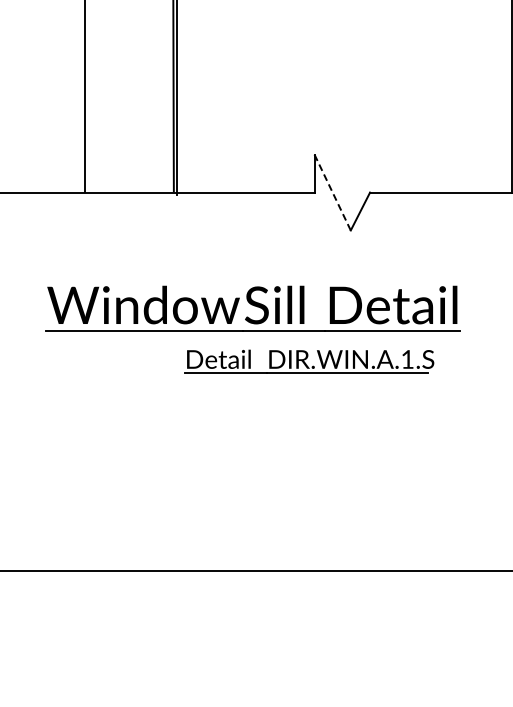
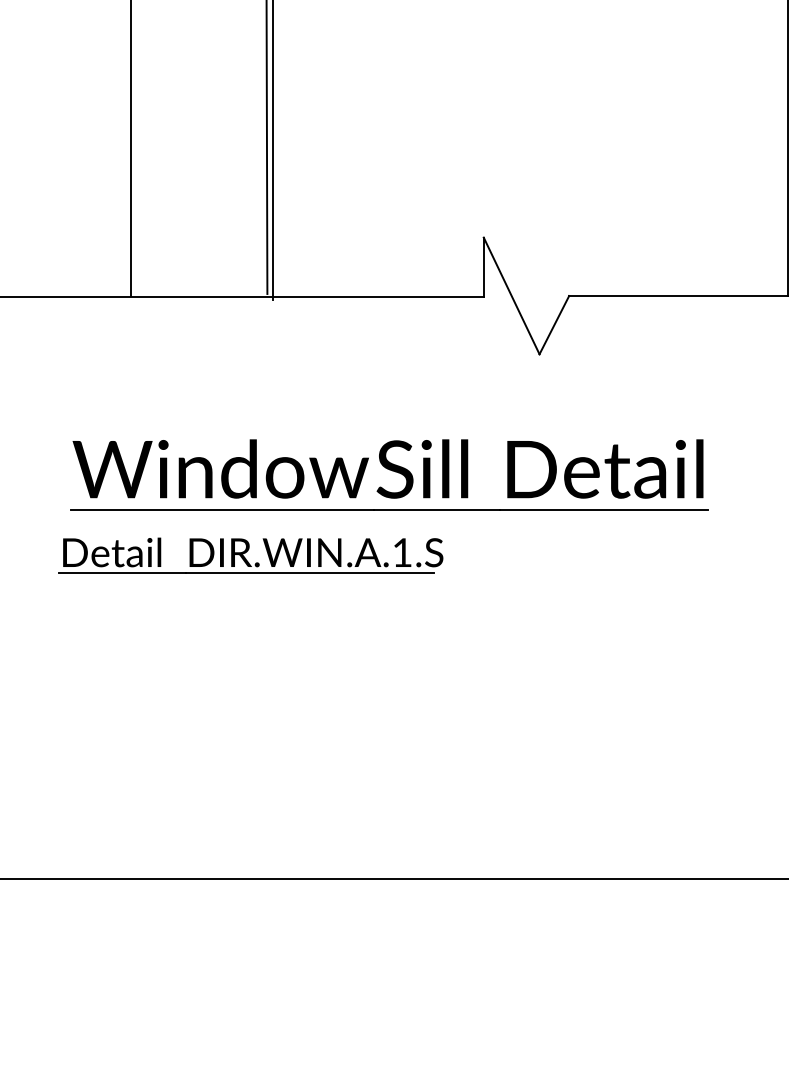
line: (332, 193) -> (511, 297), dashed -> solid
part: (309, 361) -> (251, 555), moved

